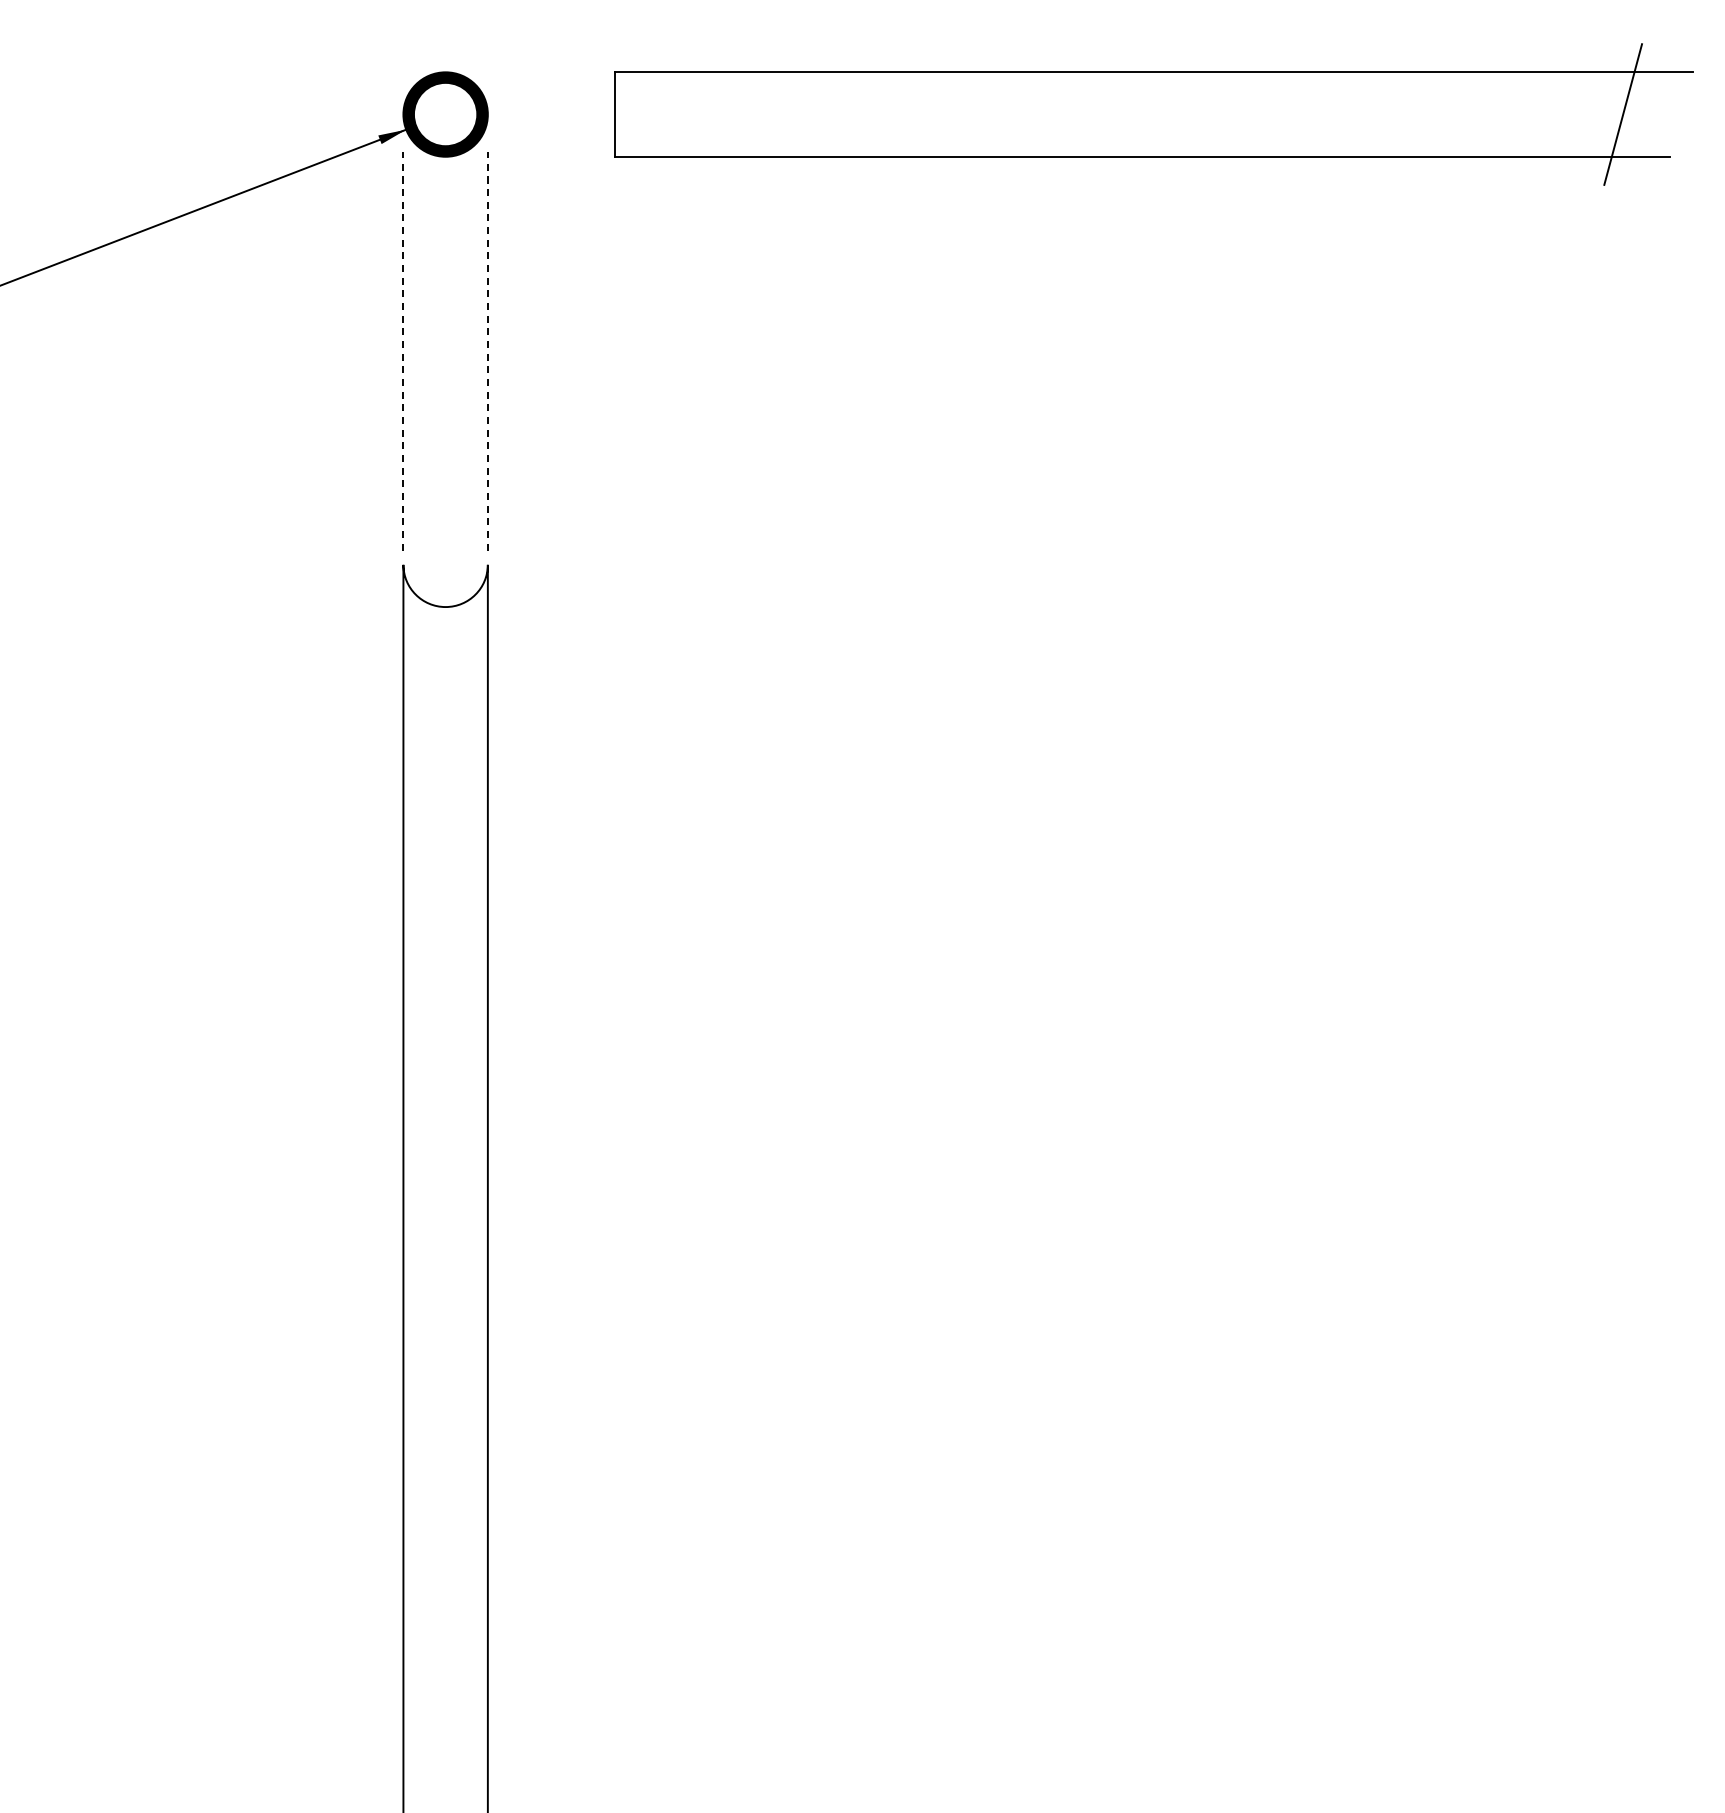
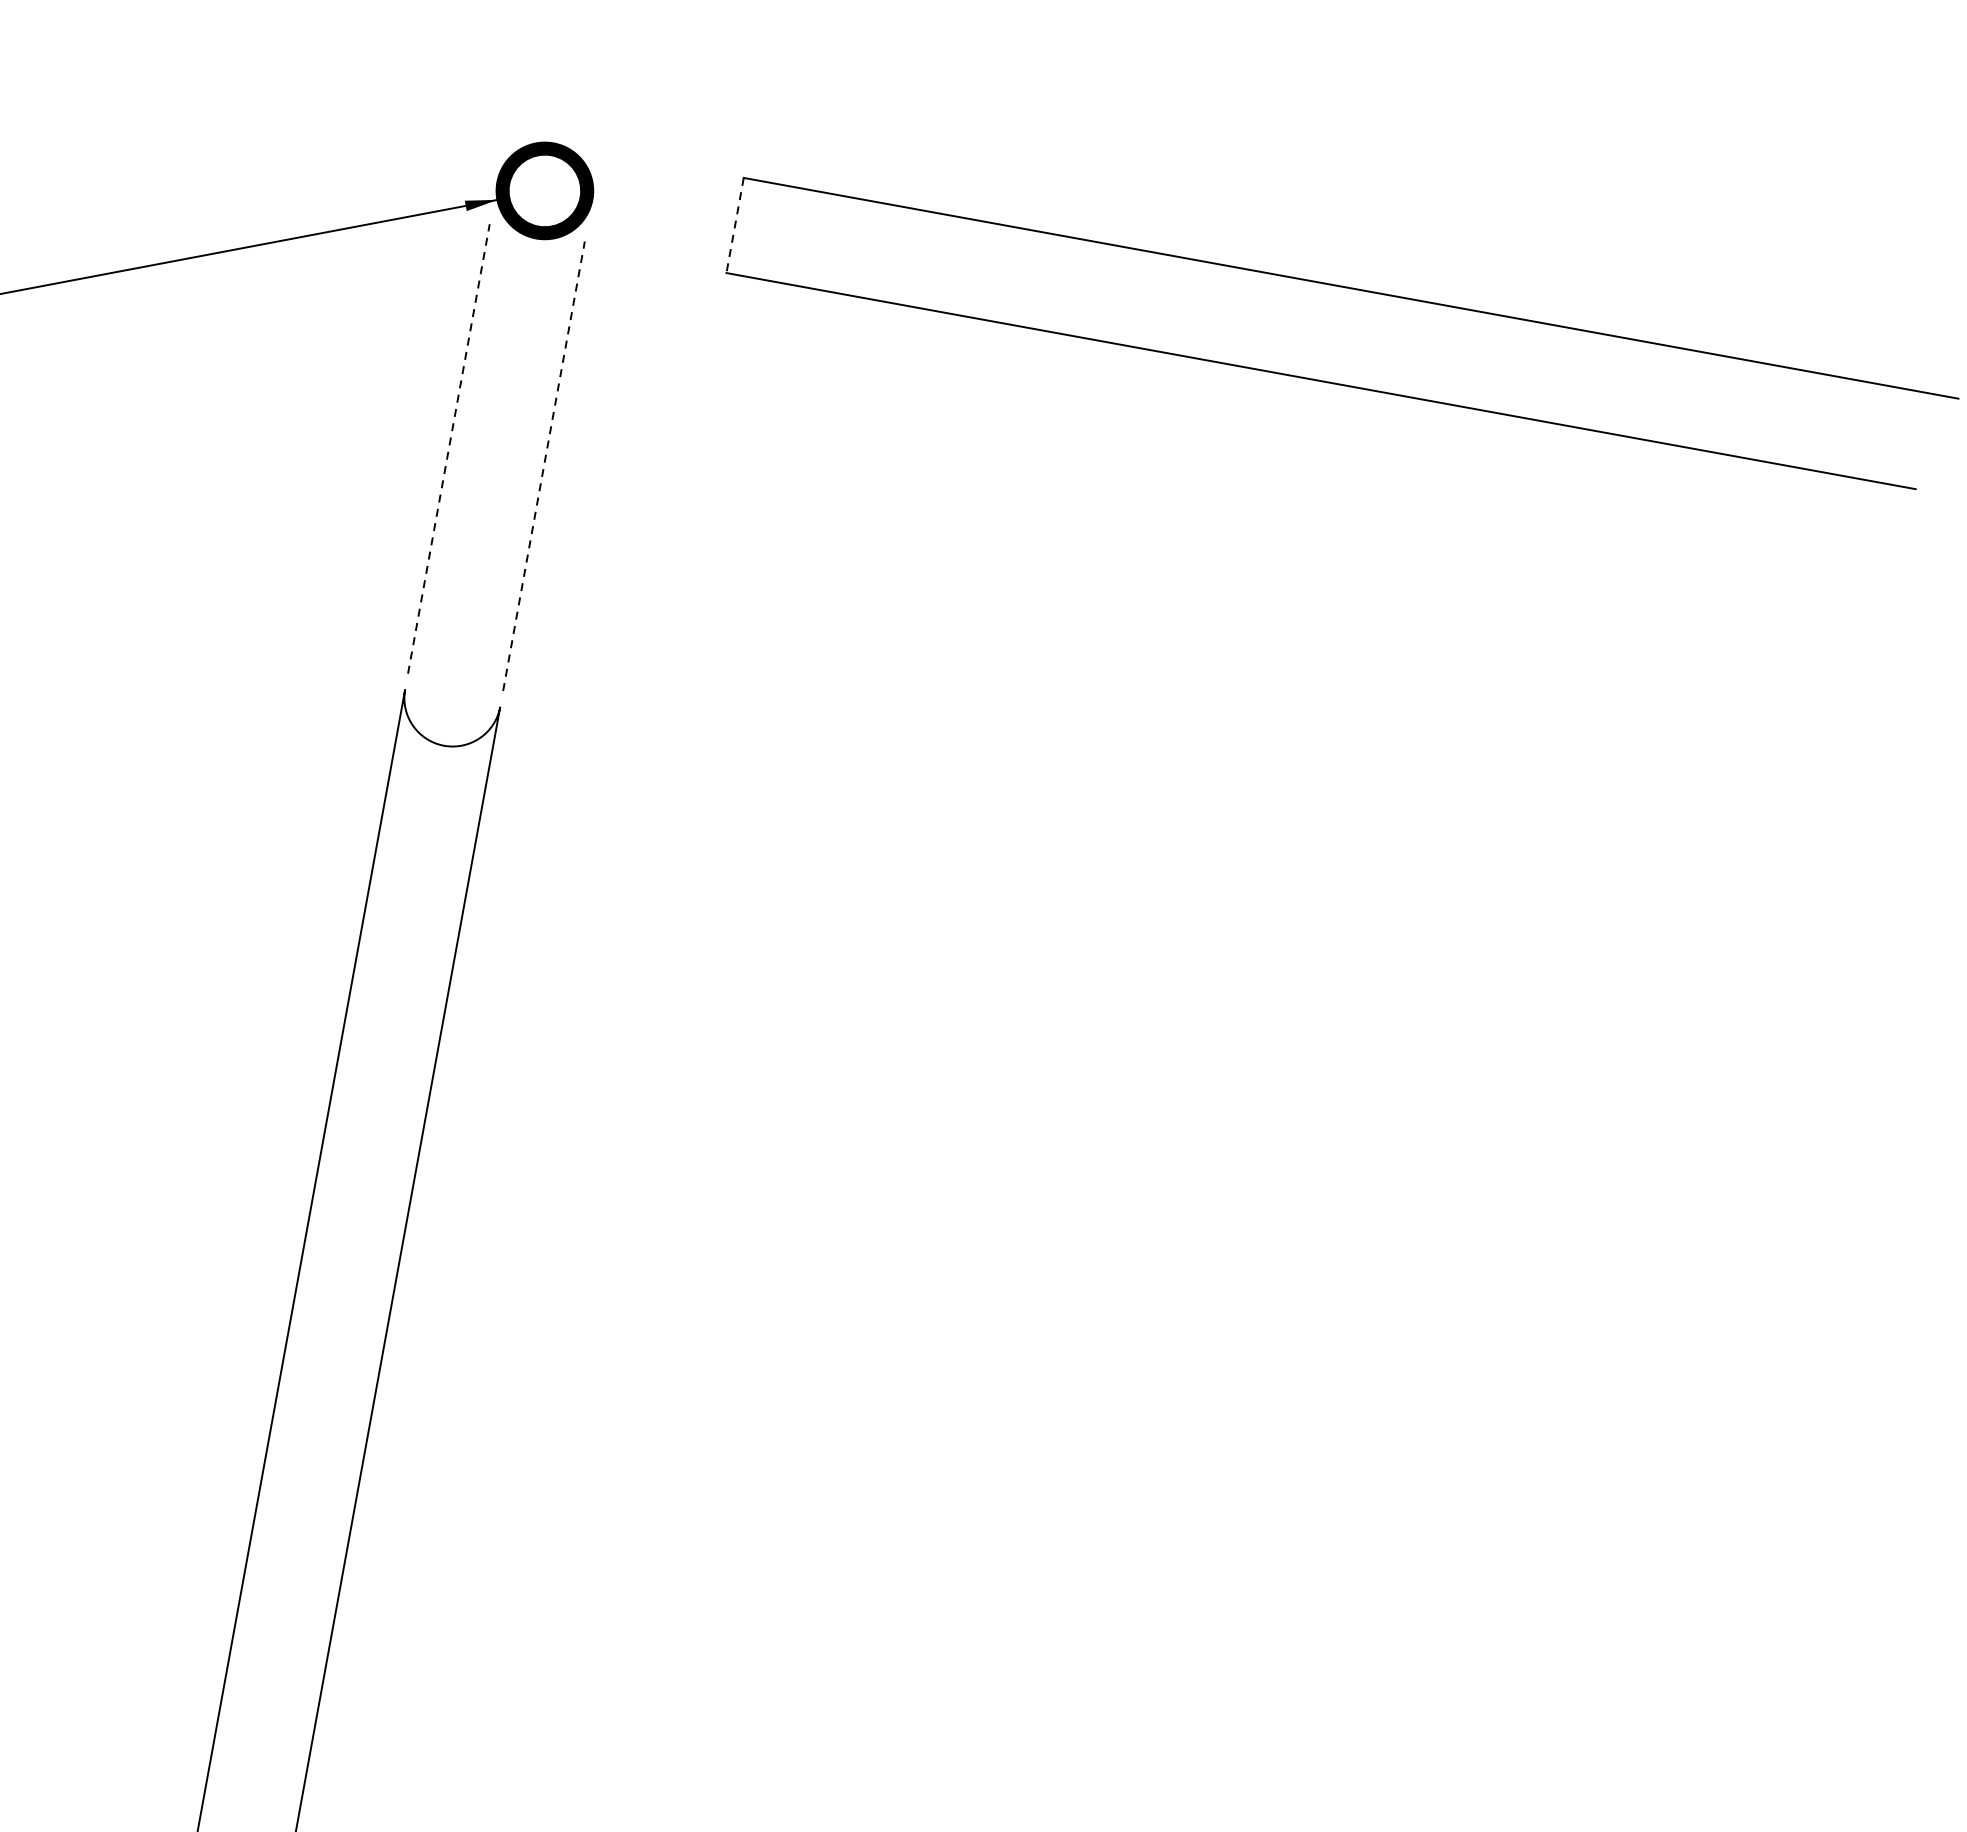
line: (1623, 114) -> (1871, 432), removed
line: (614, 115) -> (734, 226), solid -> dashed

